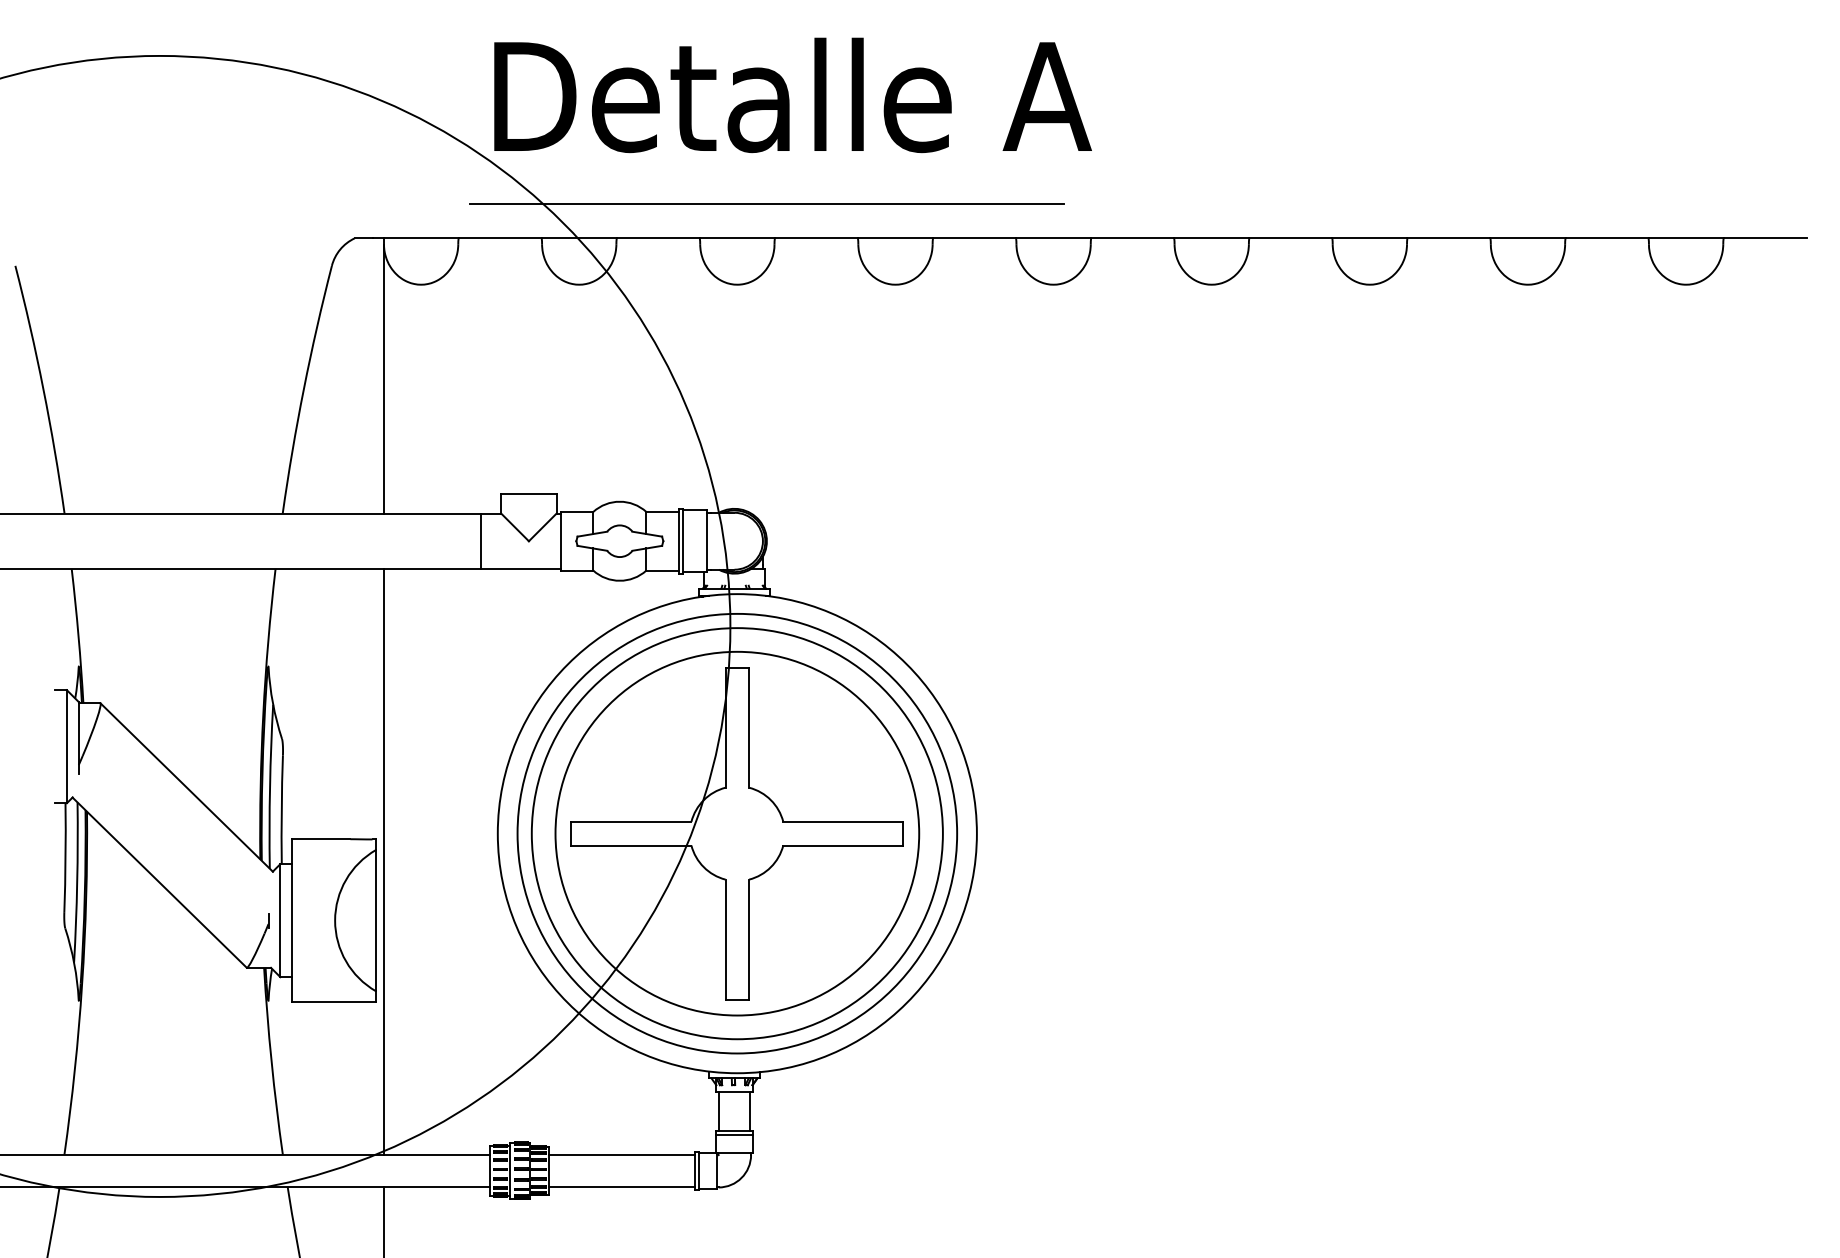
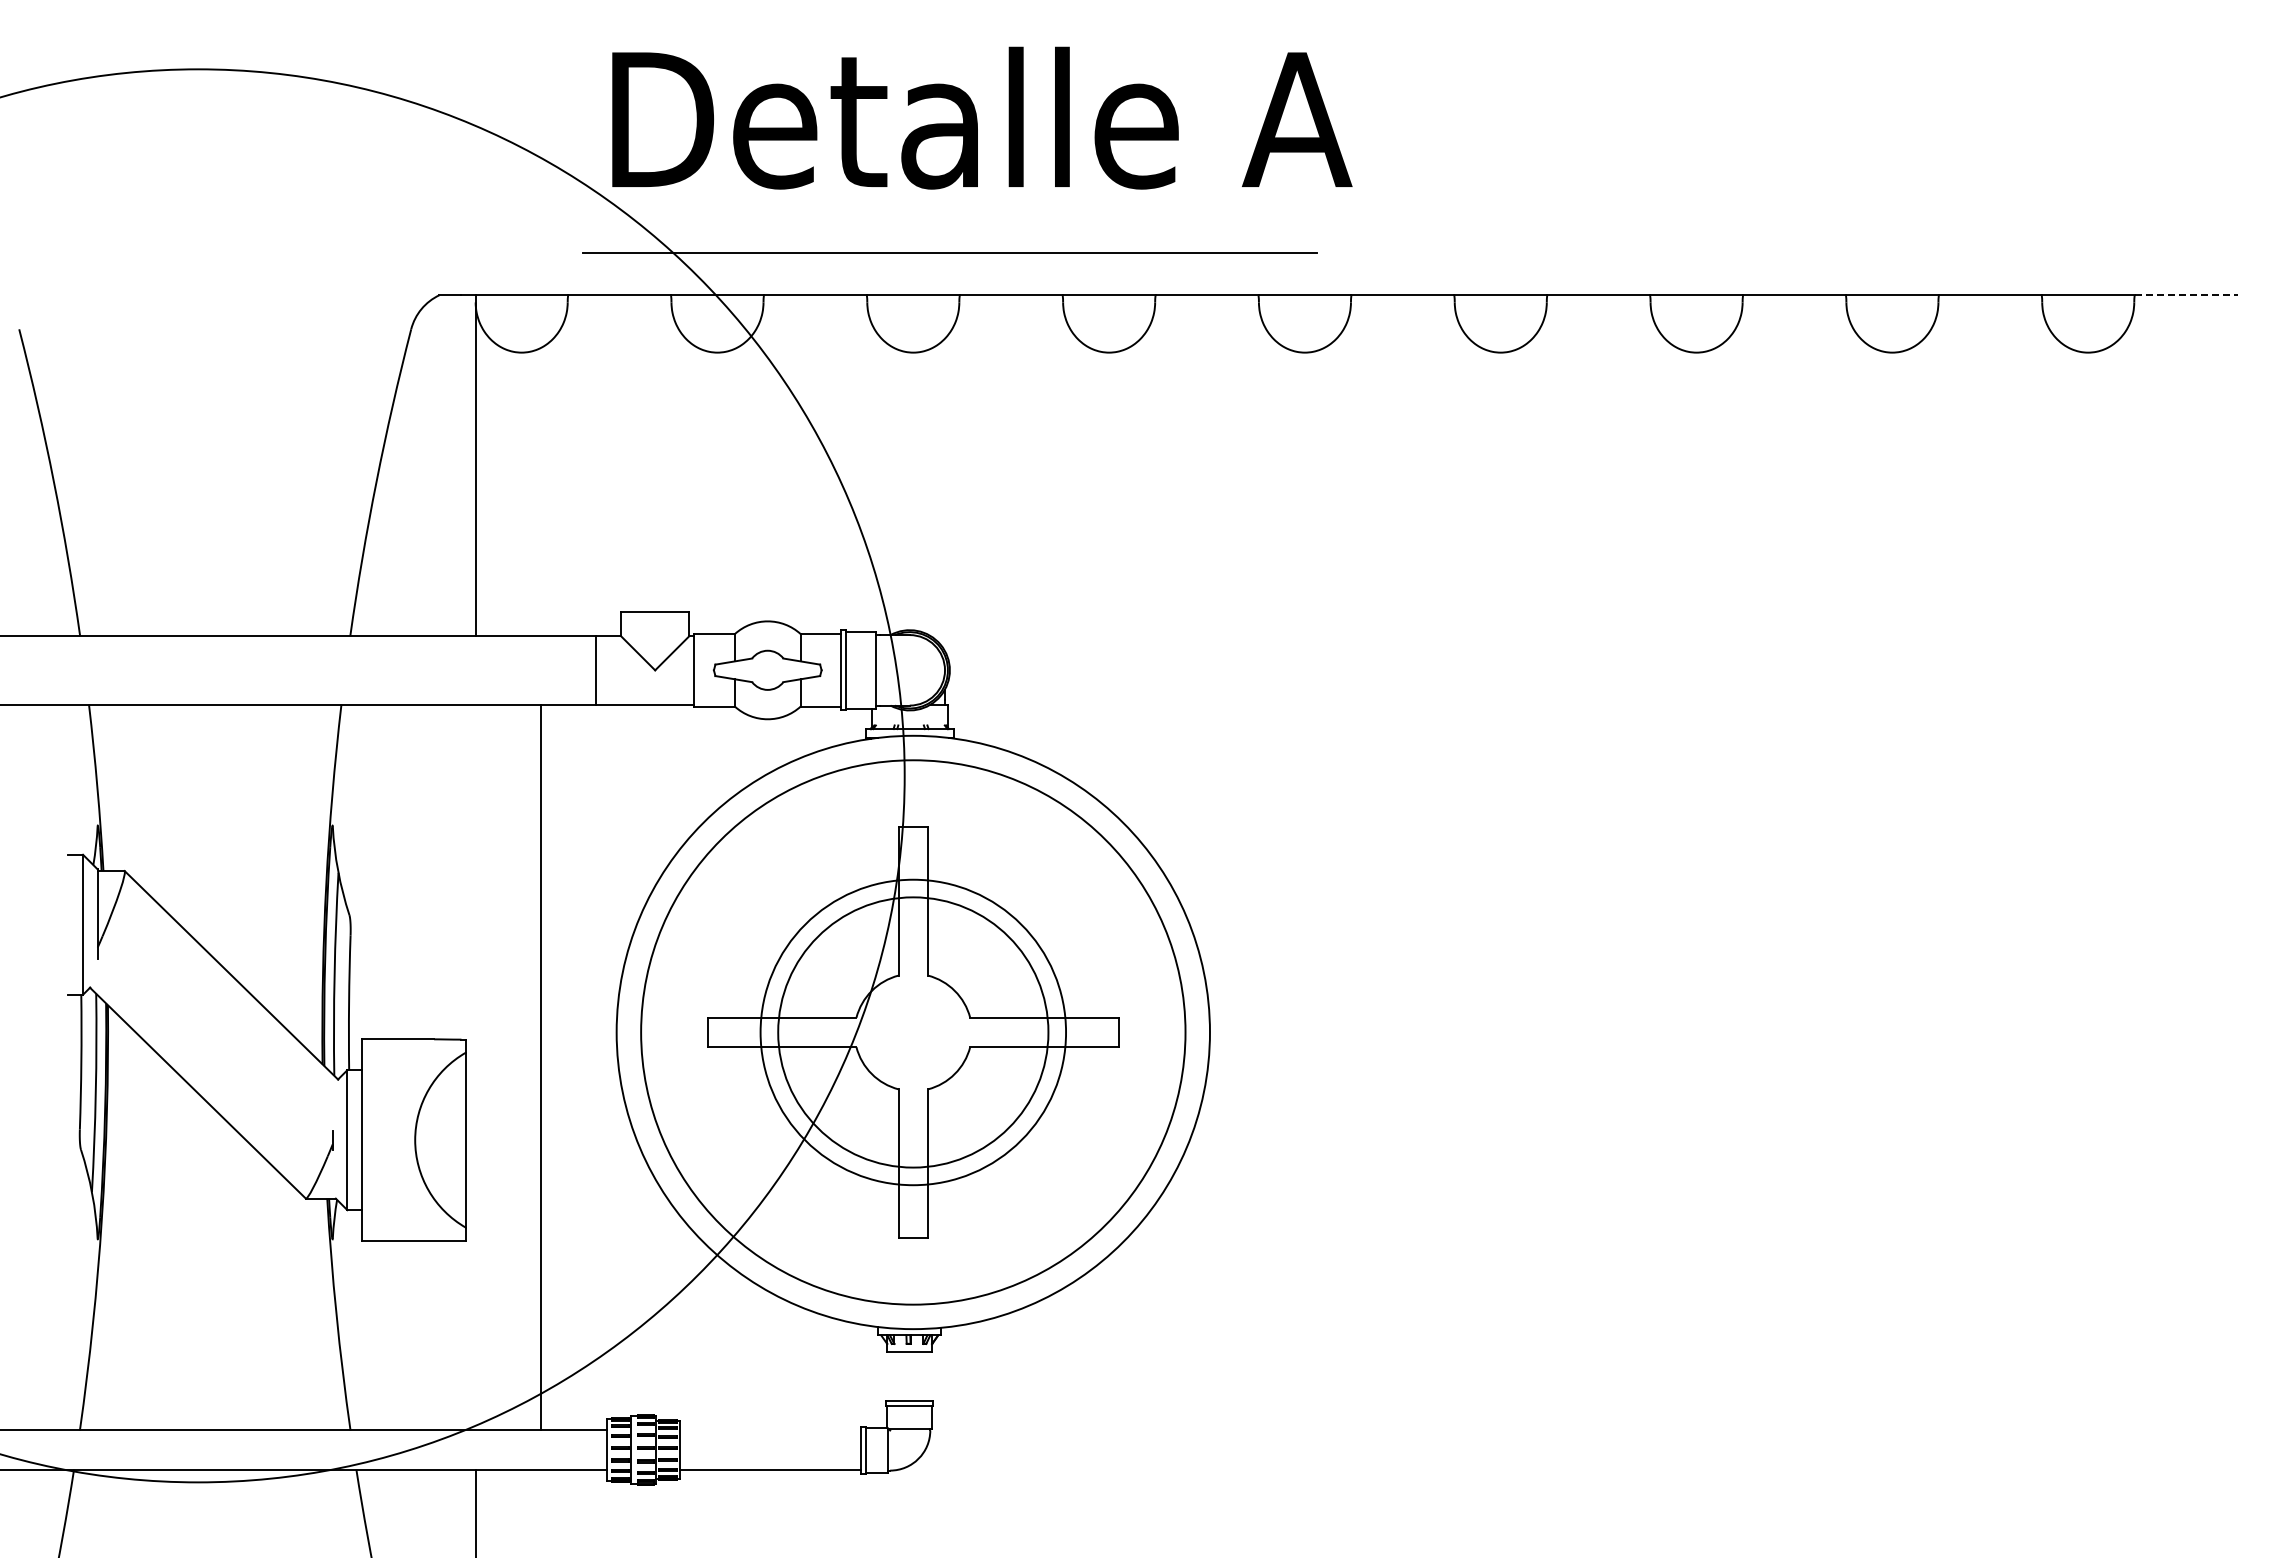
line: (1765, 238) -> (2186, 295), solid -> dashed
circle: (736, 833) -> (912, 1032), size x0.6
circle: (737, 833) -> (913, 1032), size x0.6
line: (383, 861) -> (540, 1067), moved
line: (718, 1111) -> (890, 1376), removed
line: (750, 1111) -> (929, 1376), removed
line: (622, 1155) -> (770, 1430), removed

